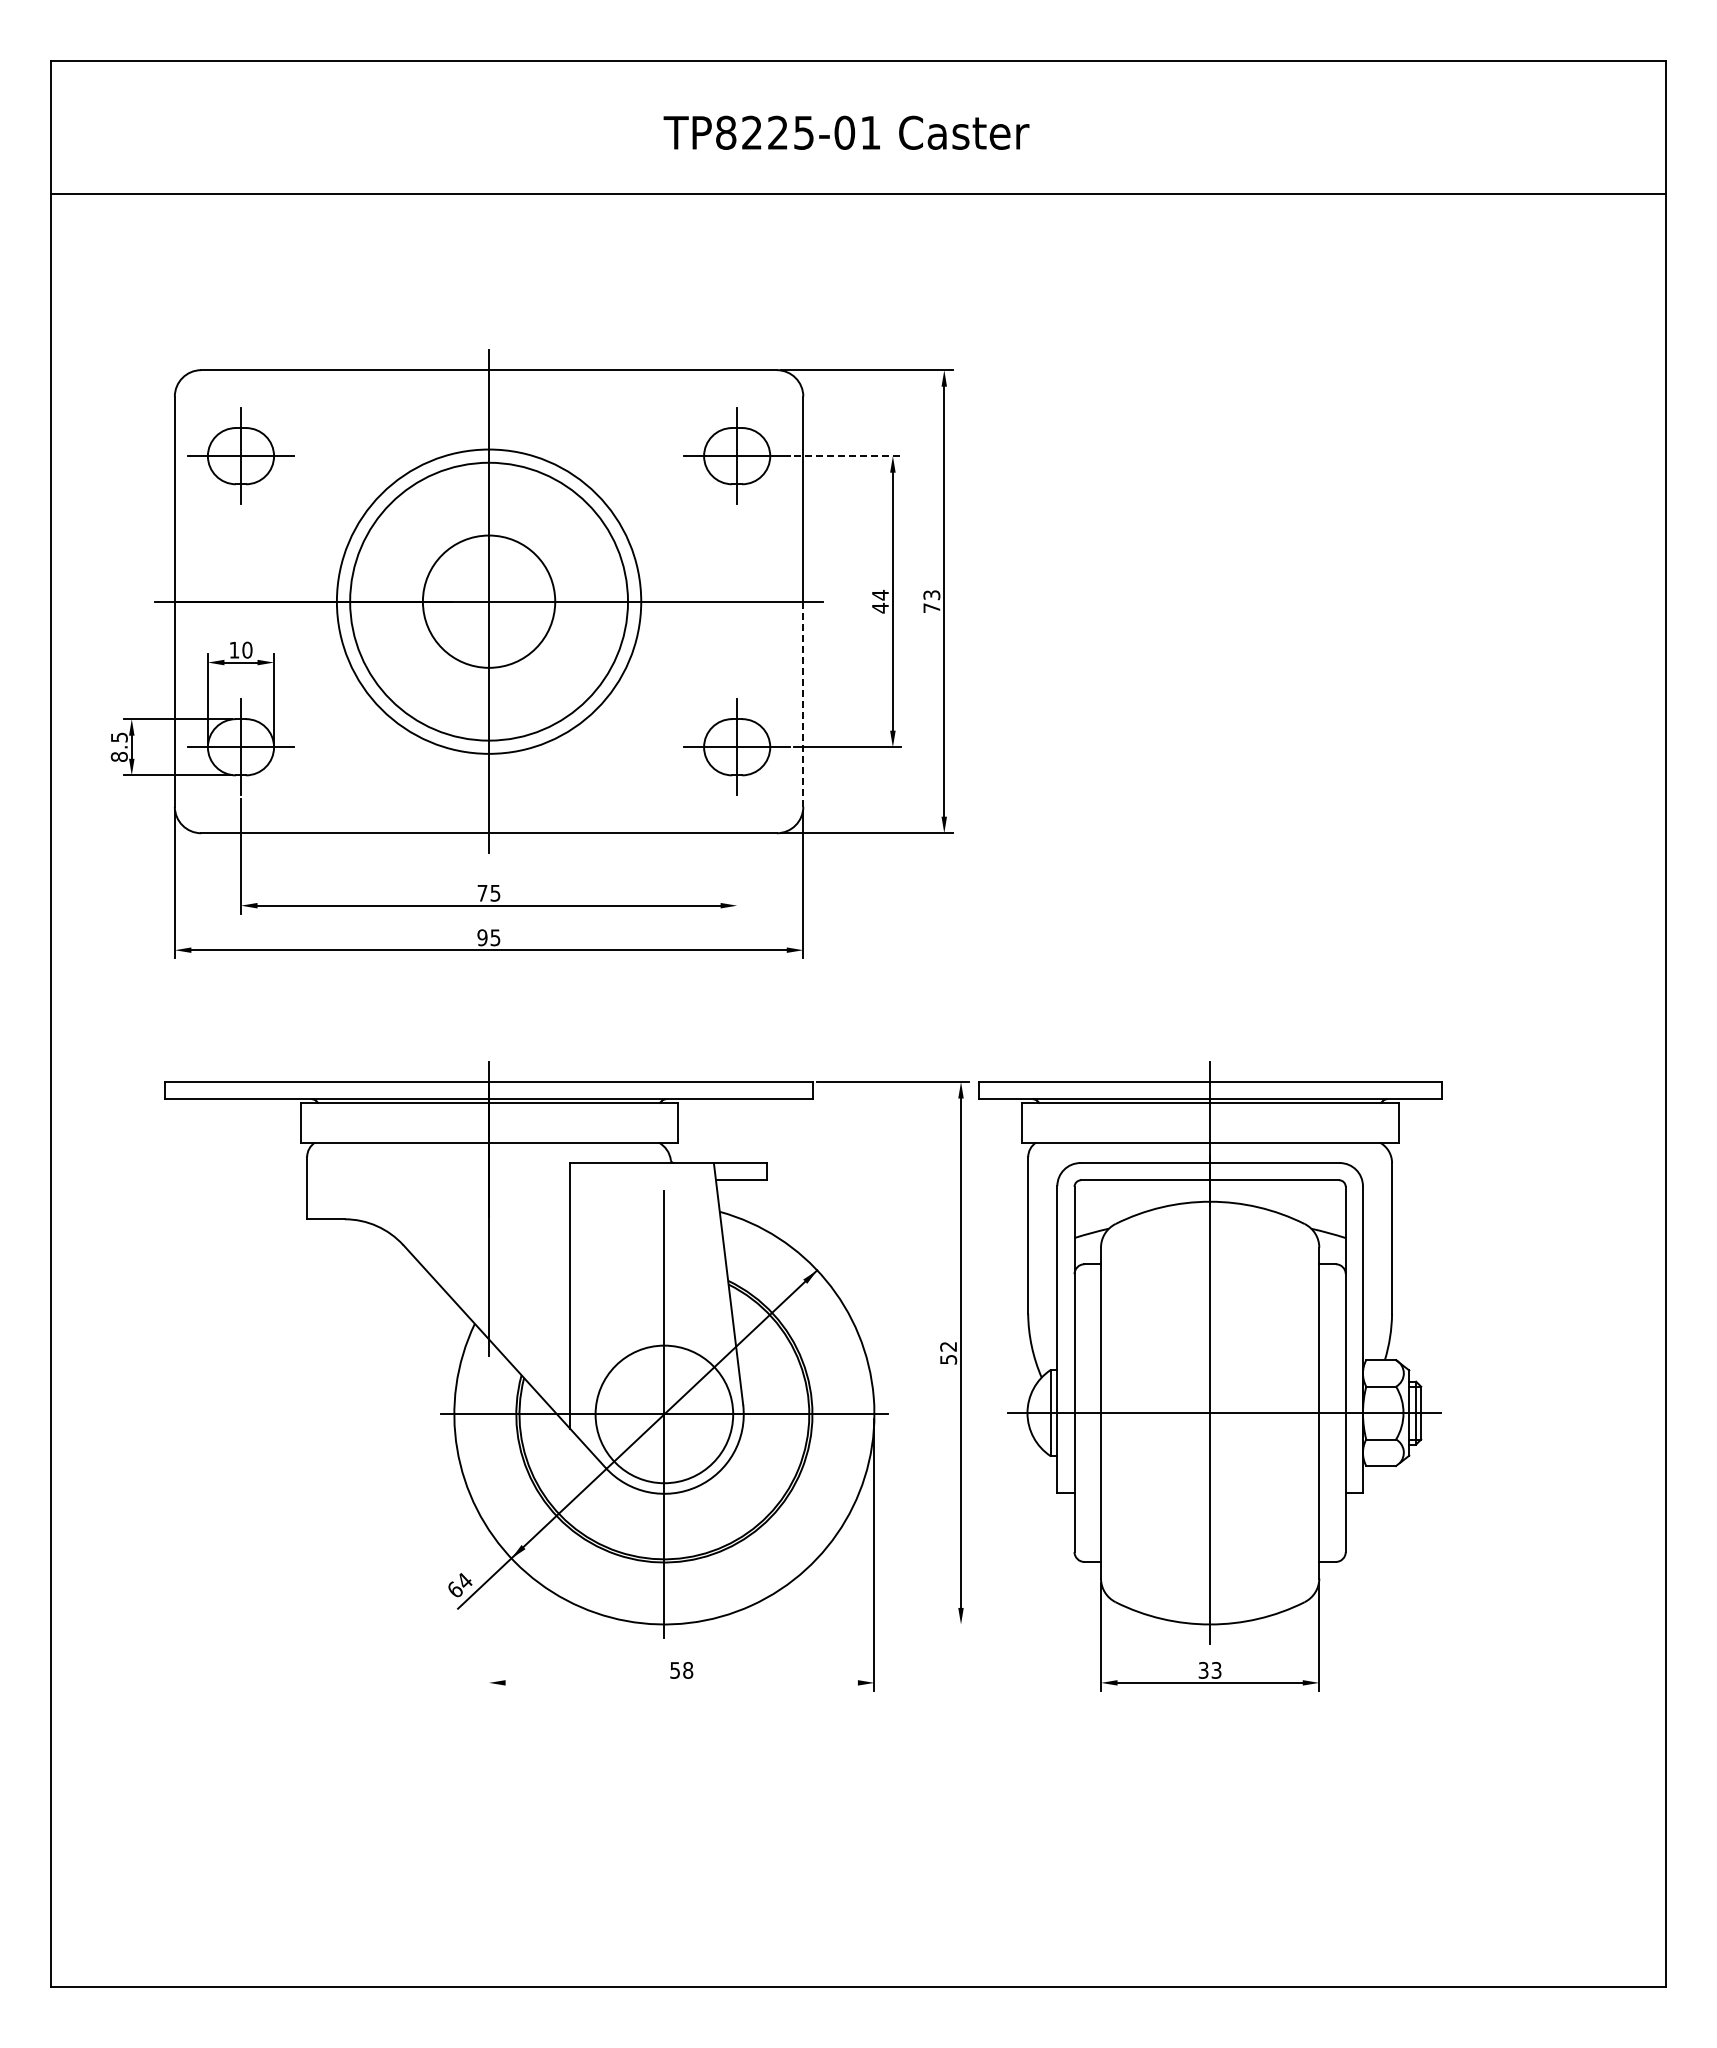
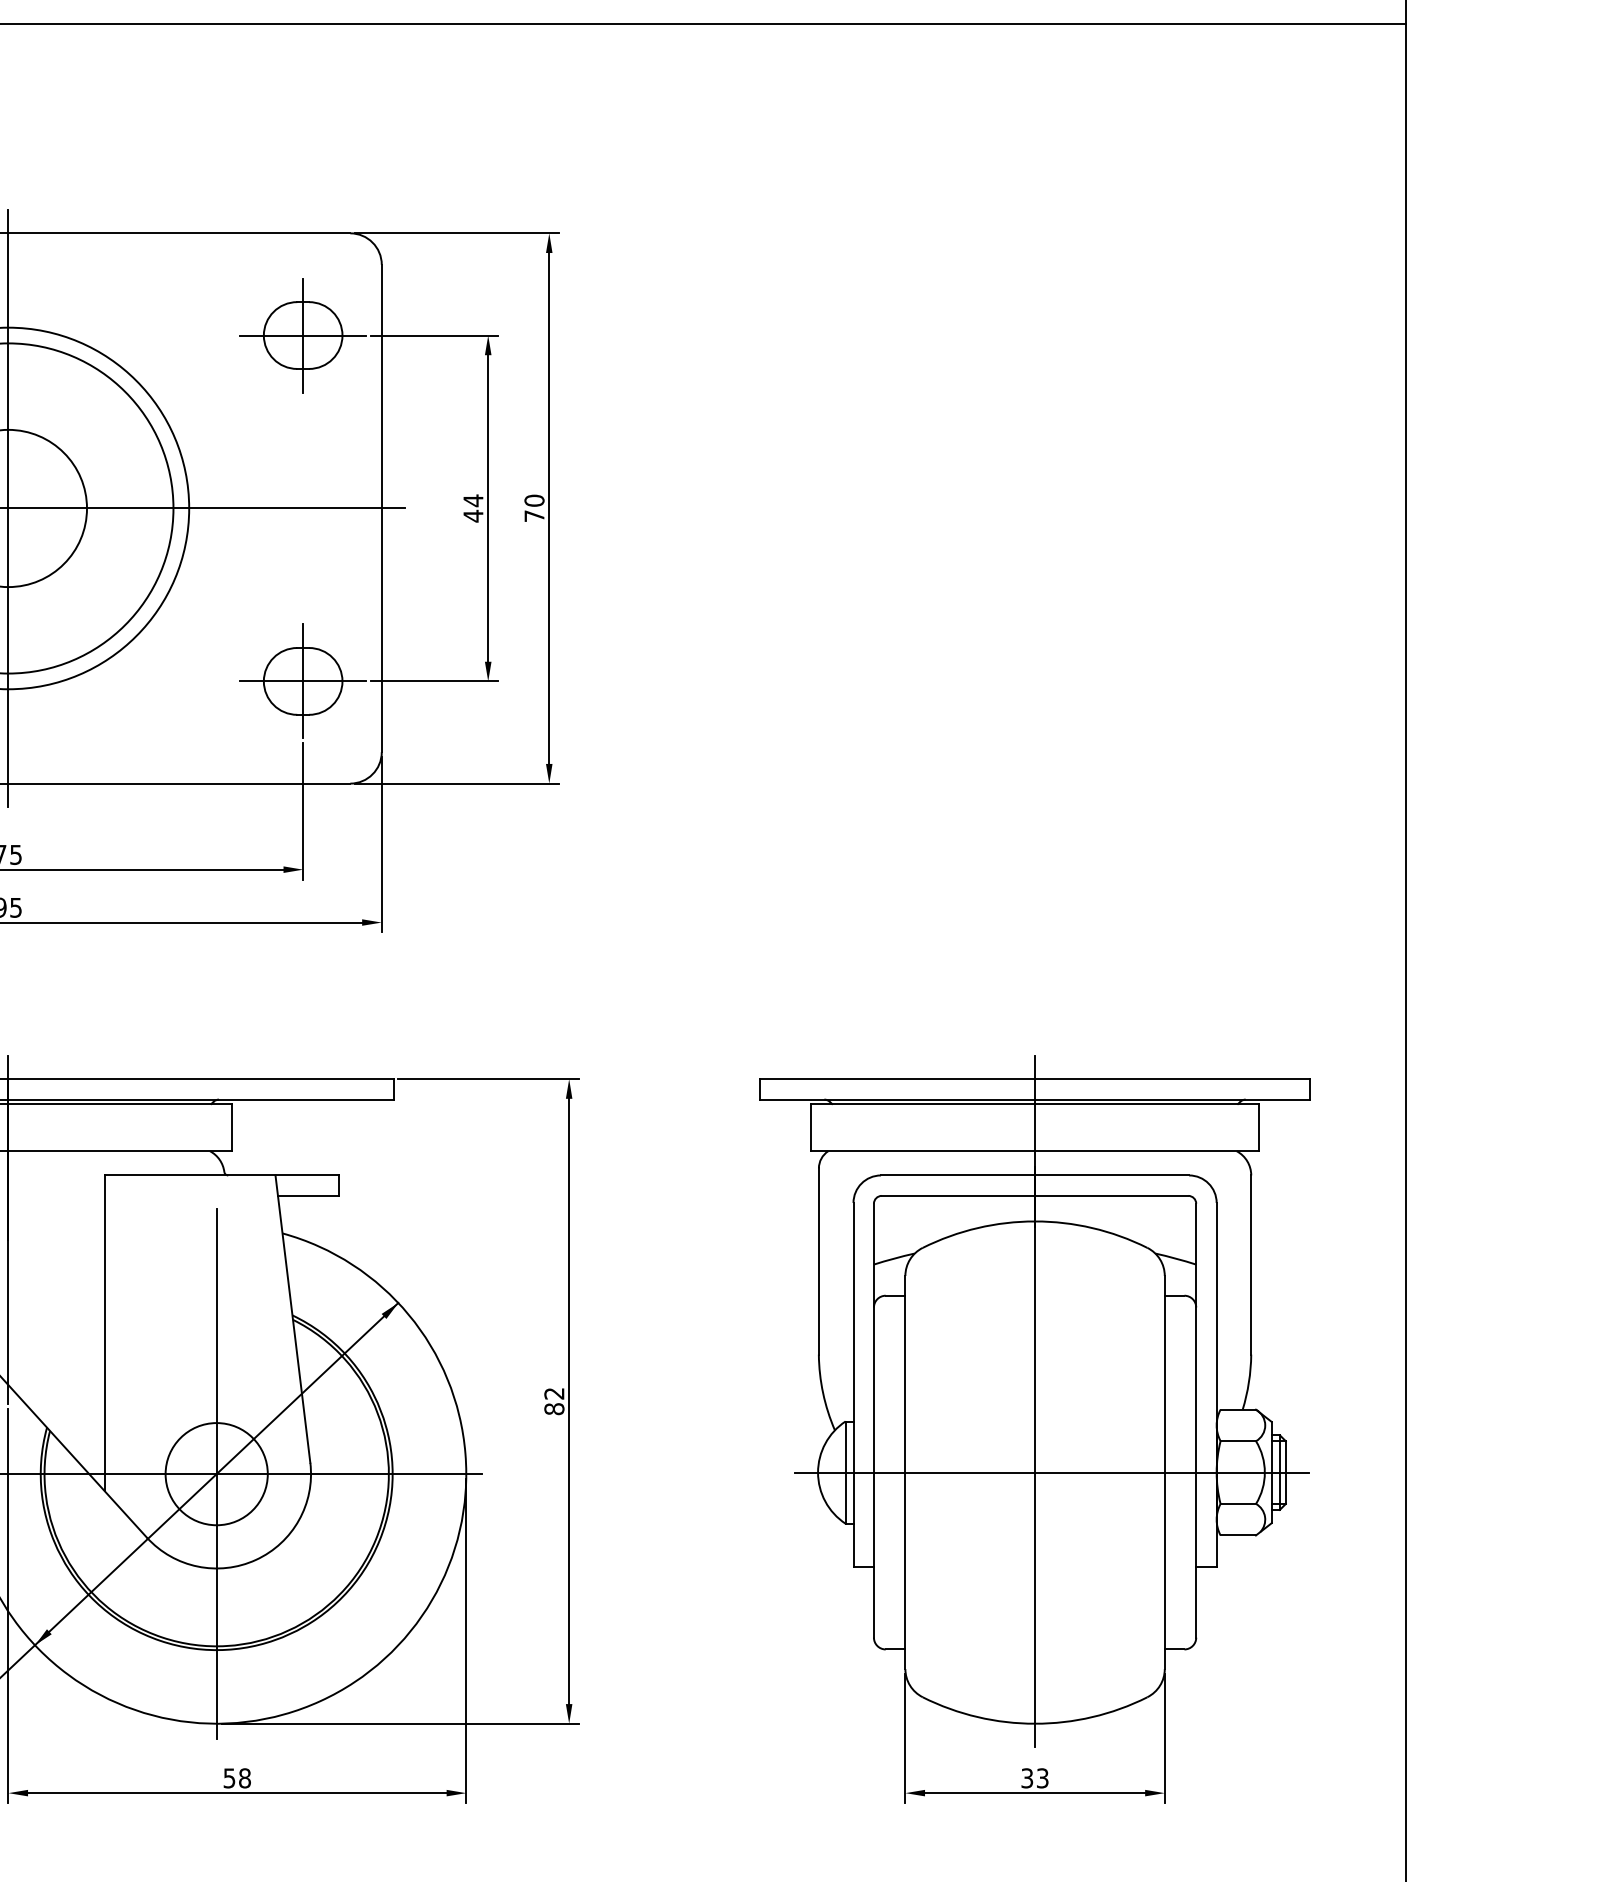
line: (848, 456) -> (435, 335), dashed -> solid
text: (931, 595) -> (534, 501), 73 -> 70
line: (803, 704) -> (381, 630), dashed -> solid
line: (737, 856) -> (303, 811), added
text: (948, 1359) -> (554, 1408), 52 -> 82
part: (1210, 1376) -> (1035, 1429), moved
circle: (664, 1414) -> (216, 1474), size x0.62
line: (489, 1525) -> (8, 1606), added
line: (818, 1624) -> (399, 1723), added
line: (681, 1682) -> (237, 1792), added

